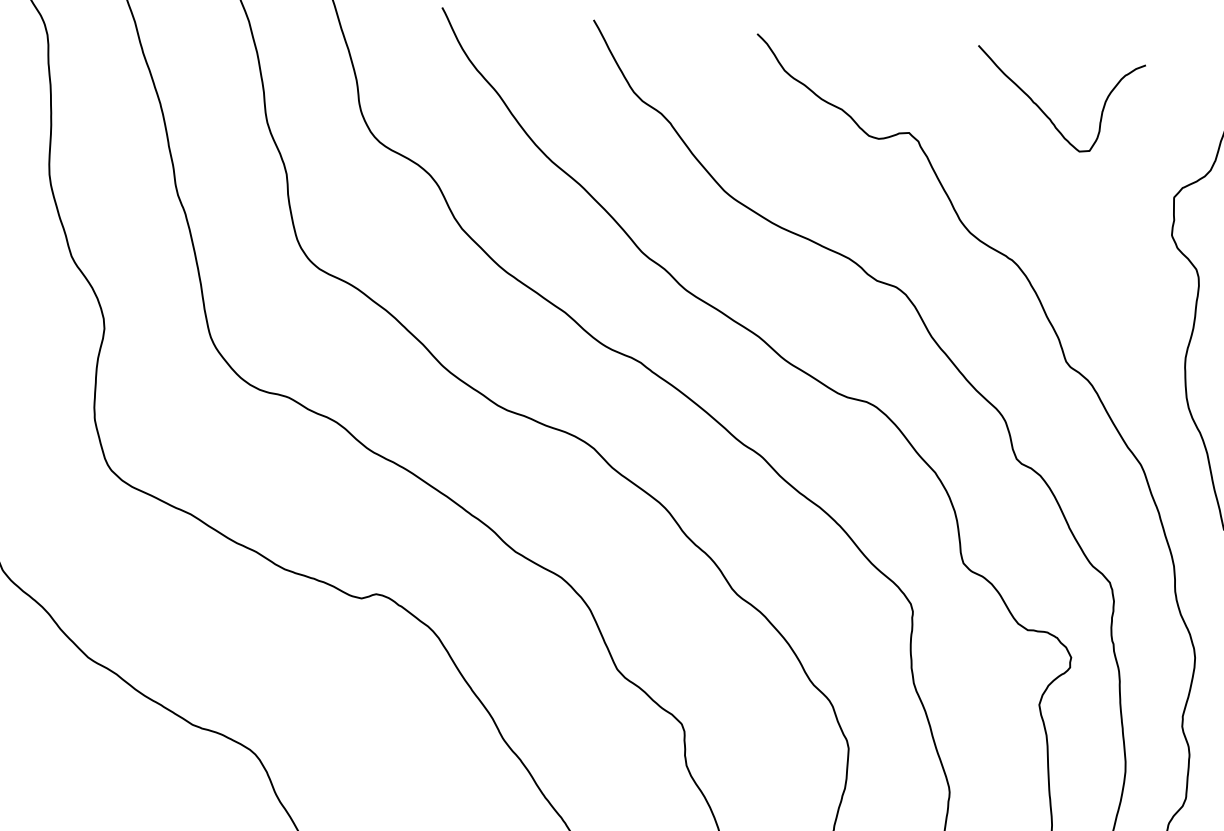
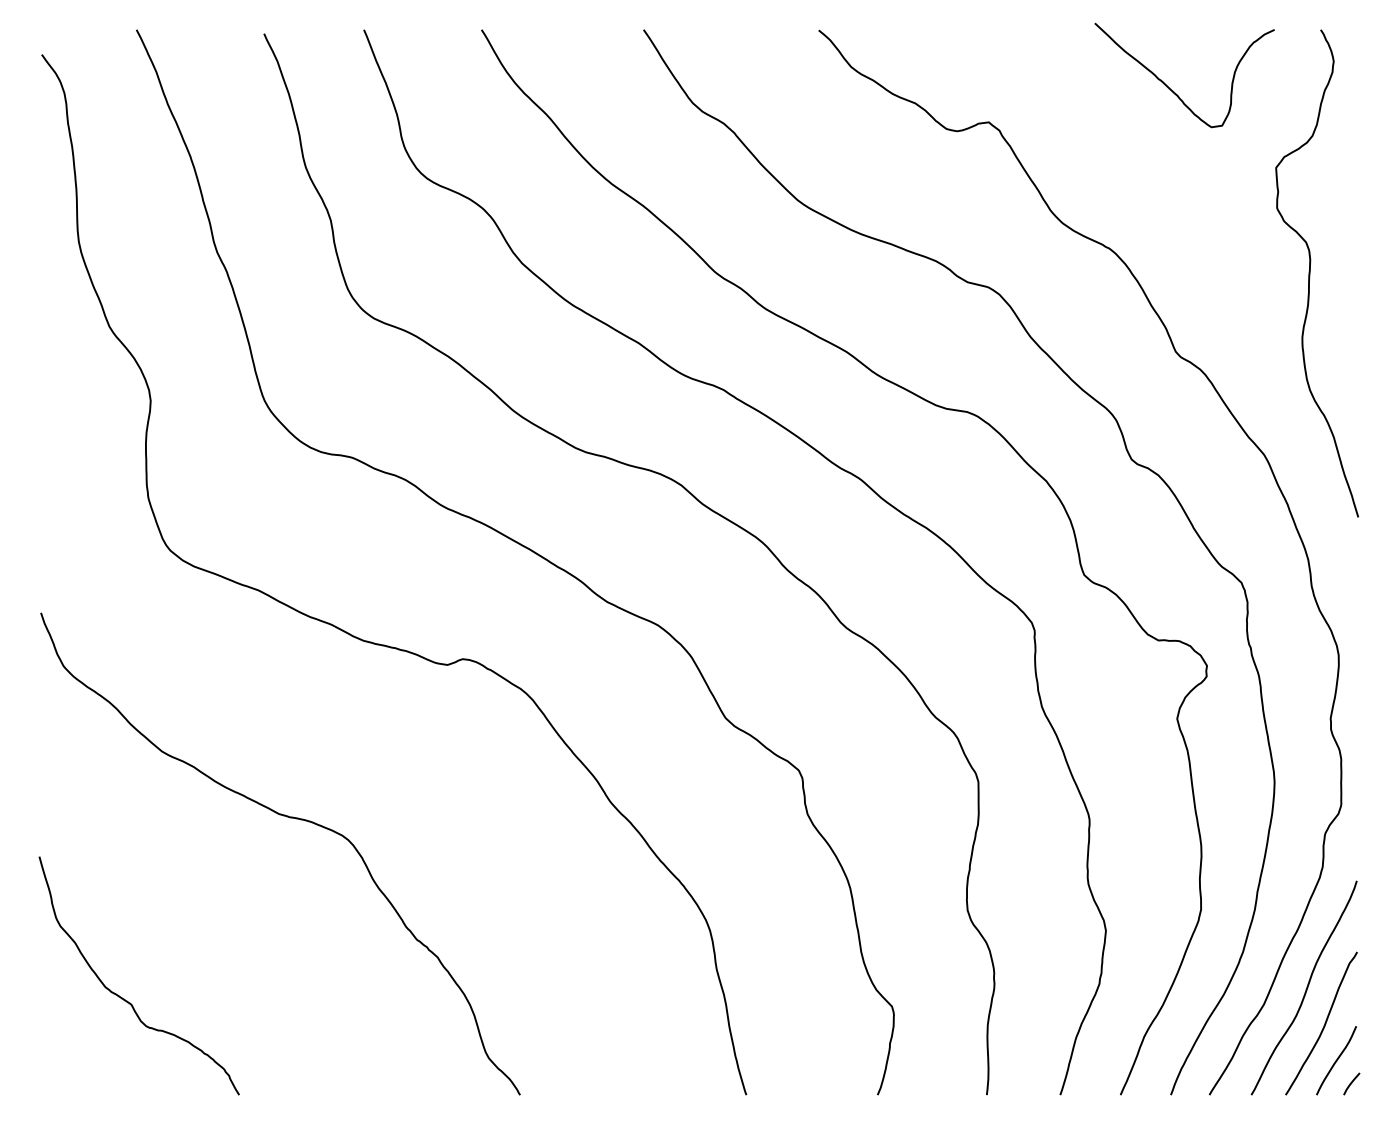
curve: (1047, 115) -> (1174, 91), moved

